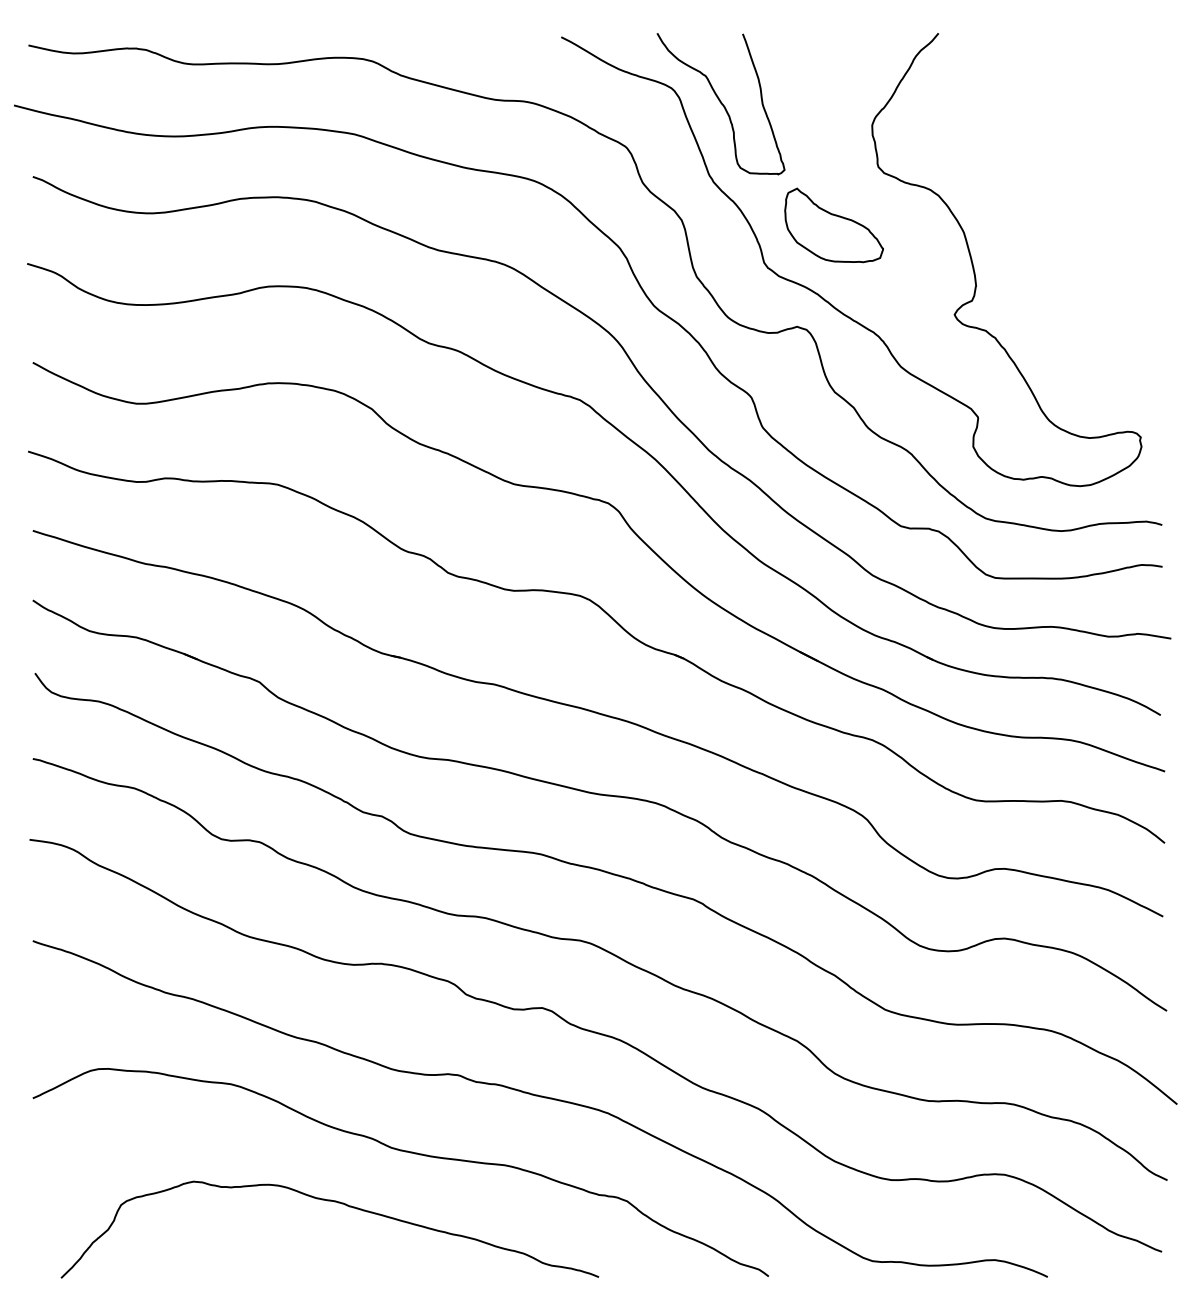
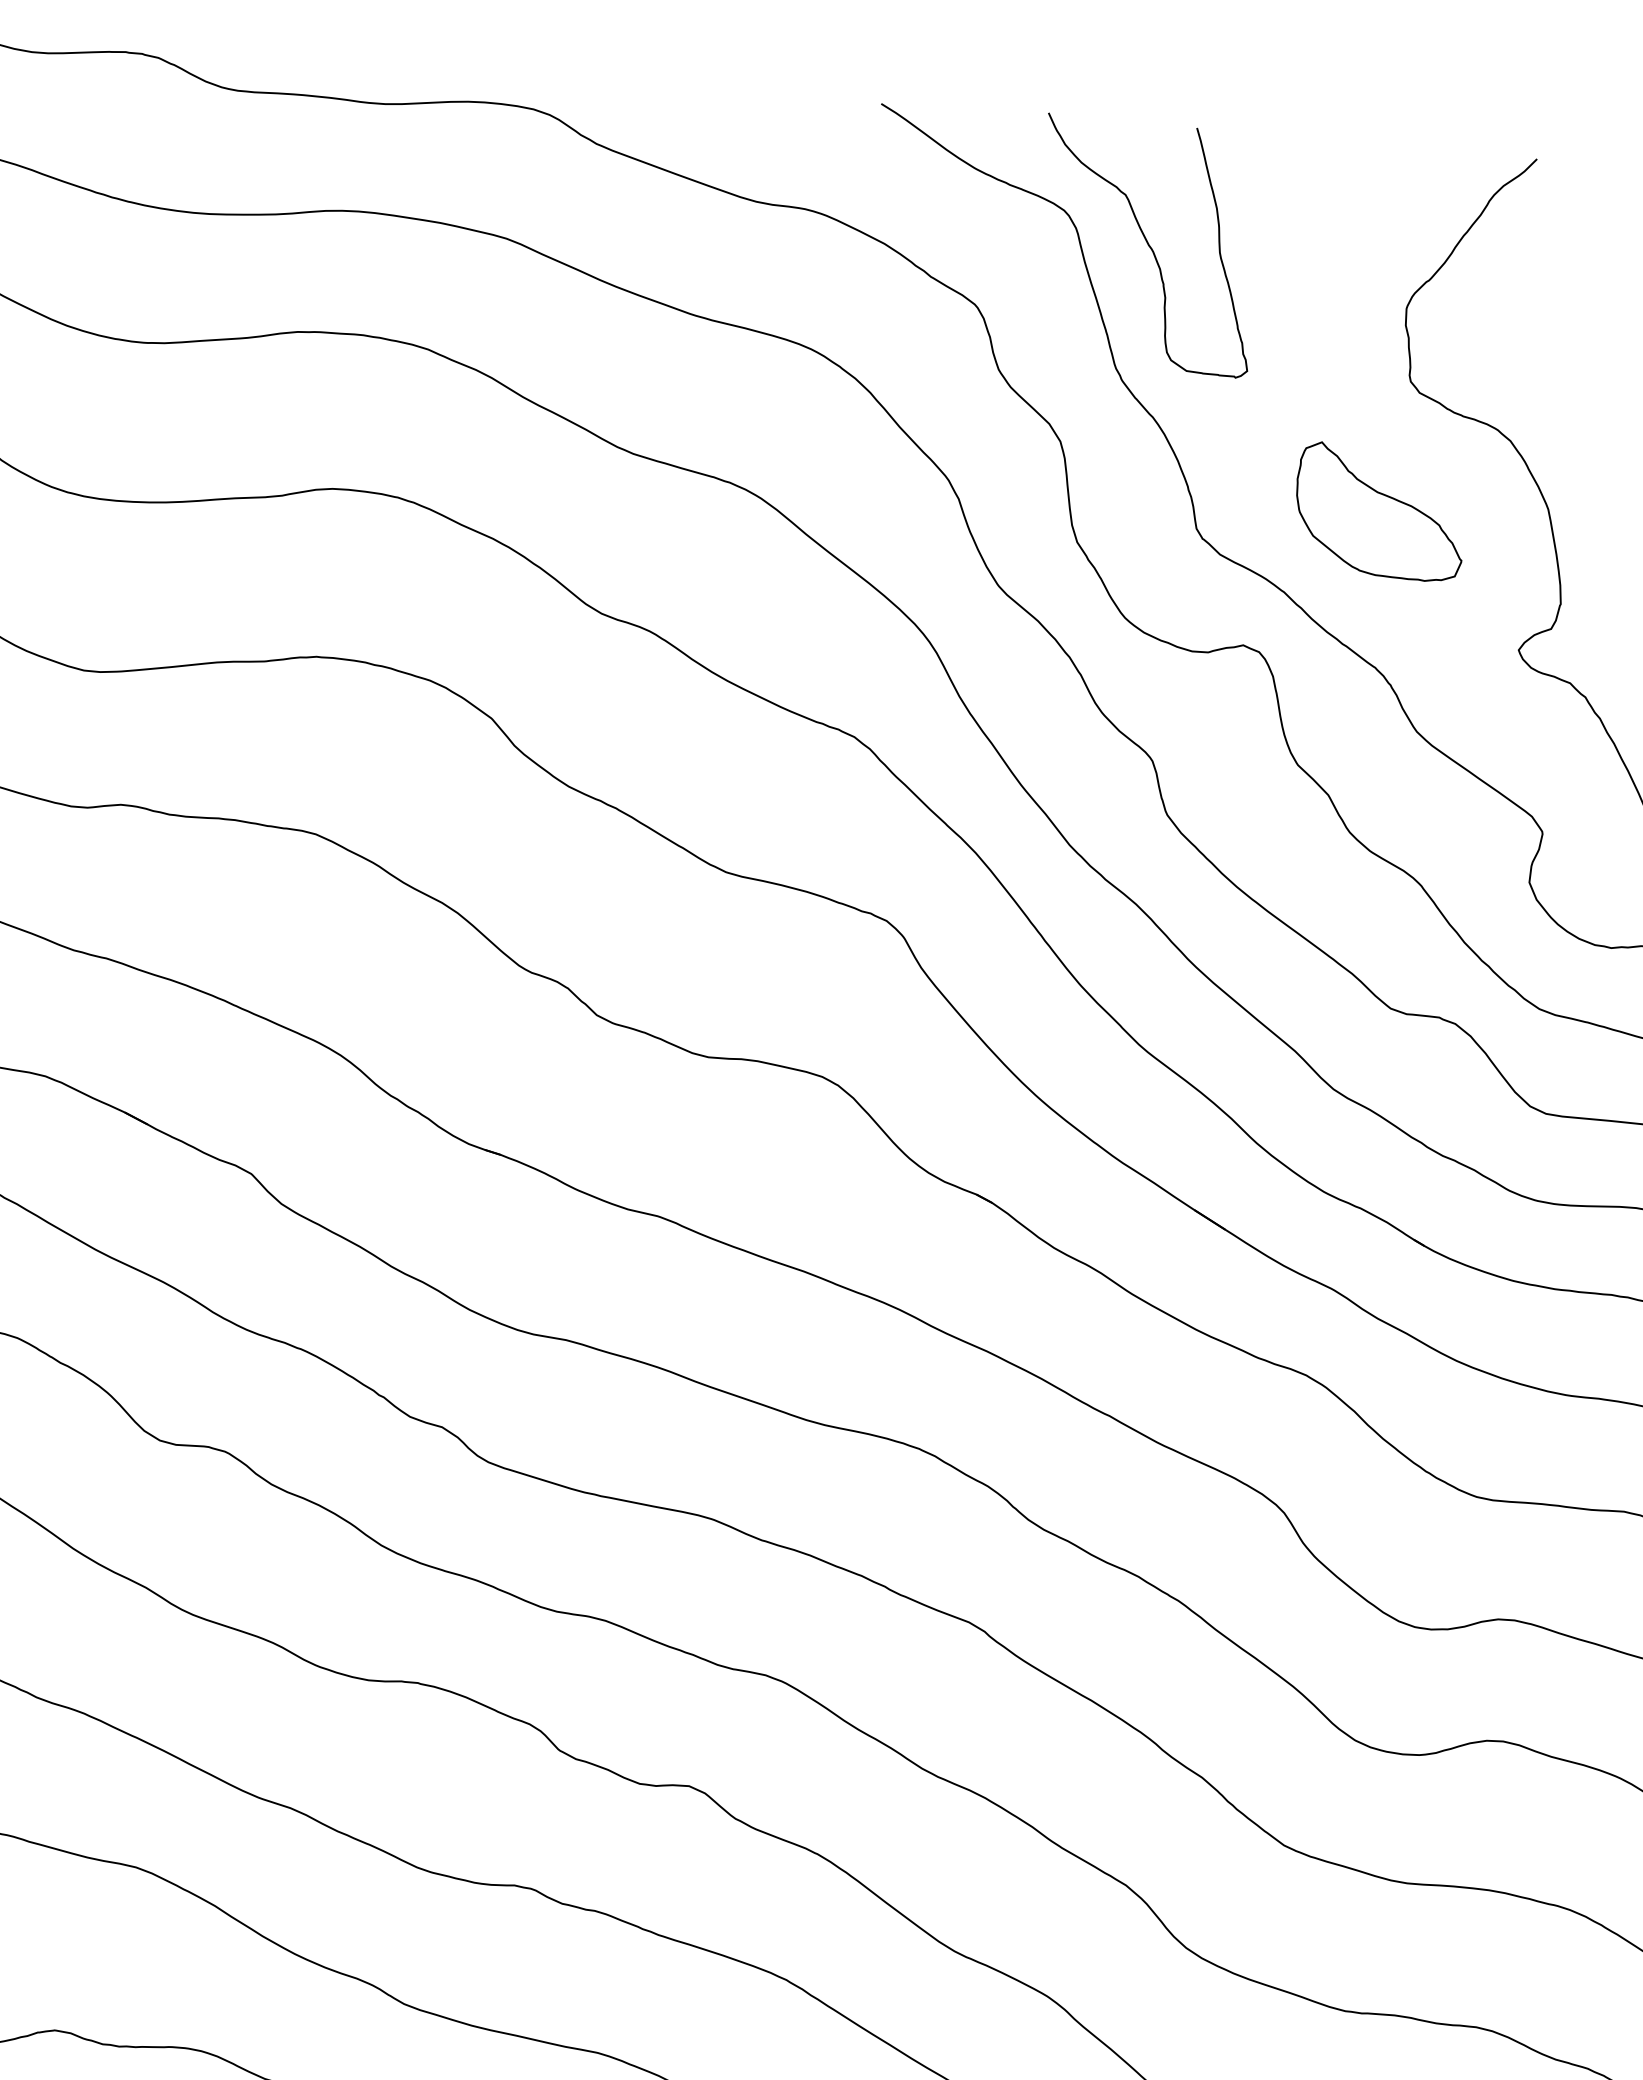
part: (833, 225) -> (1379, 512), moved

